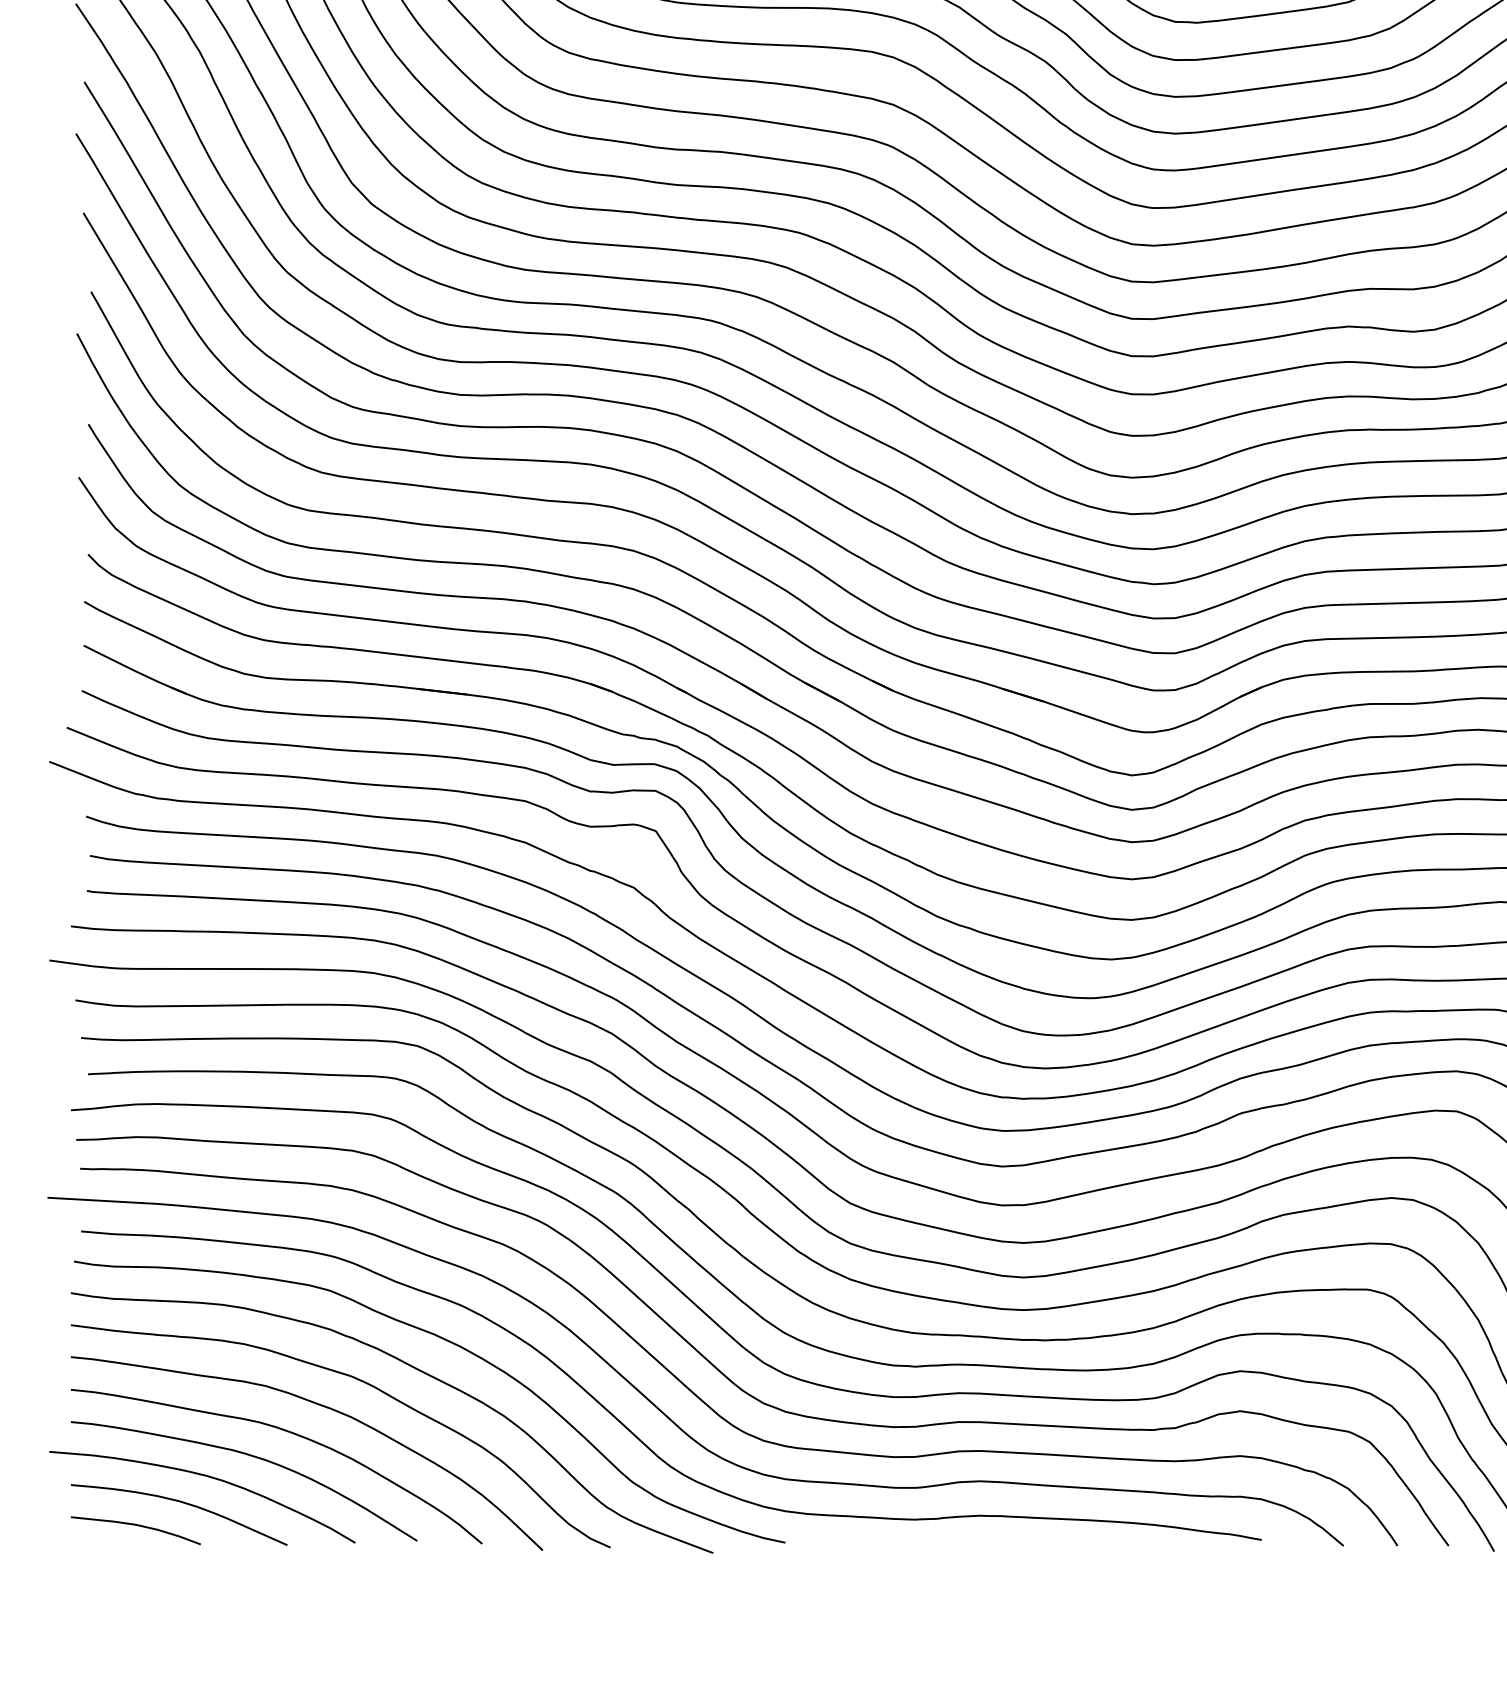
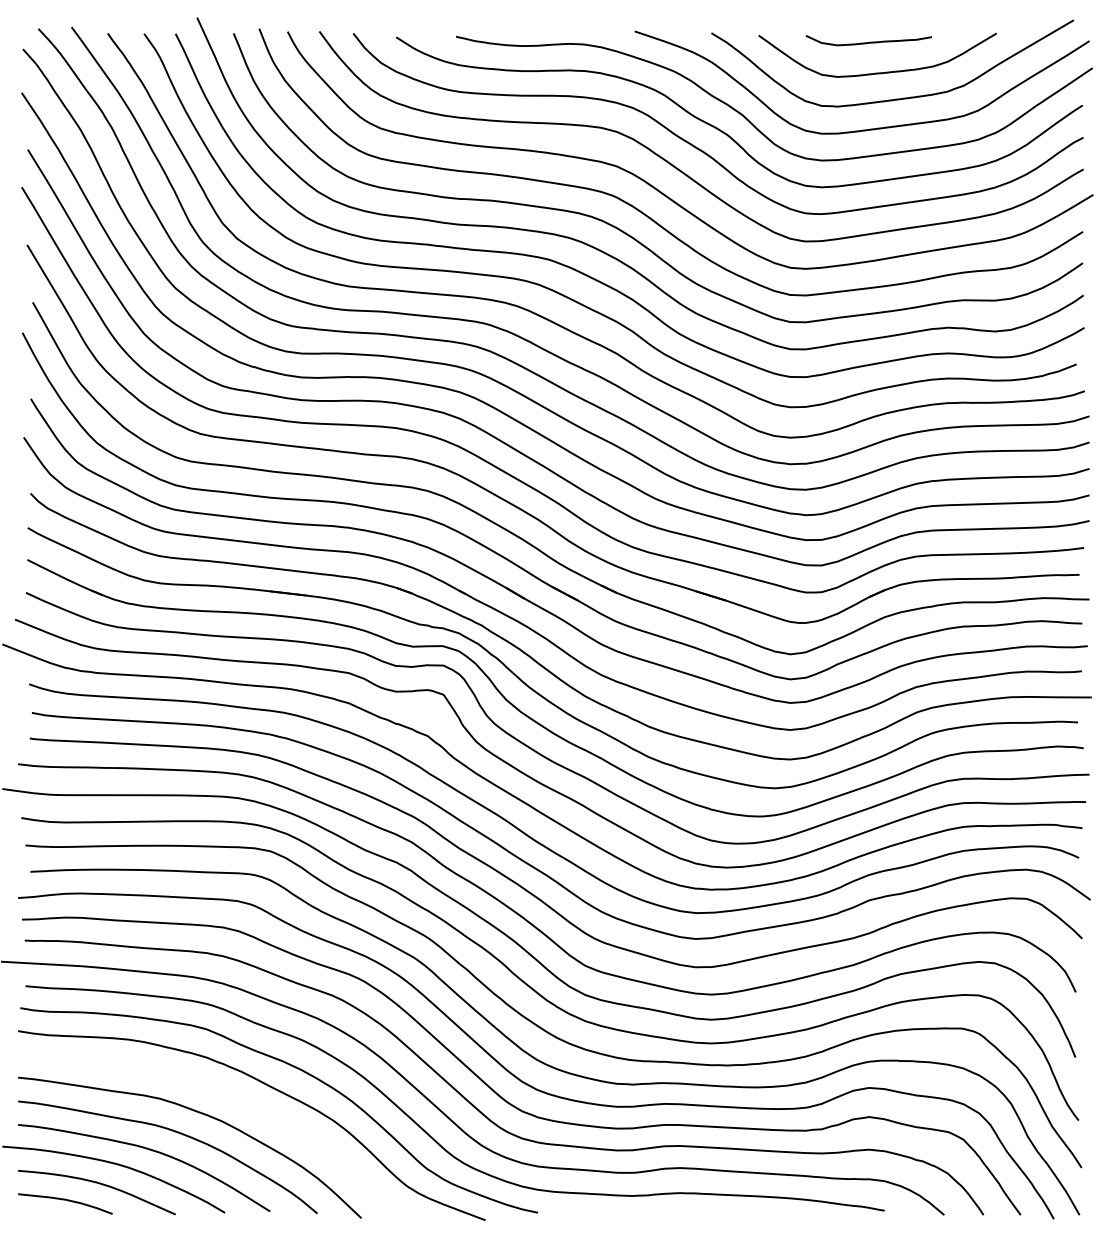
curve: (365, 1384) -> (232, 1097), removed

